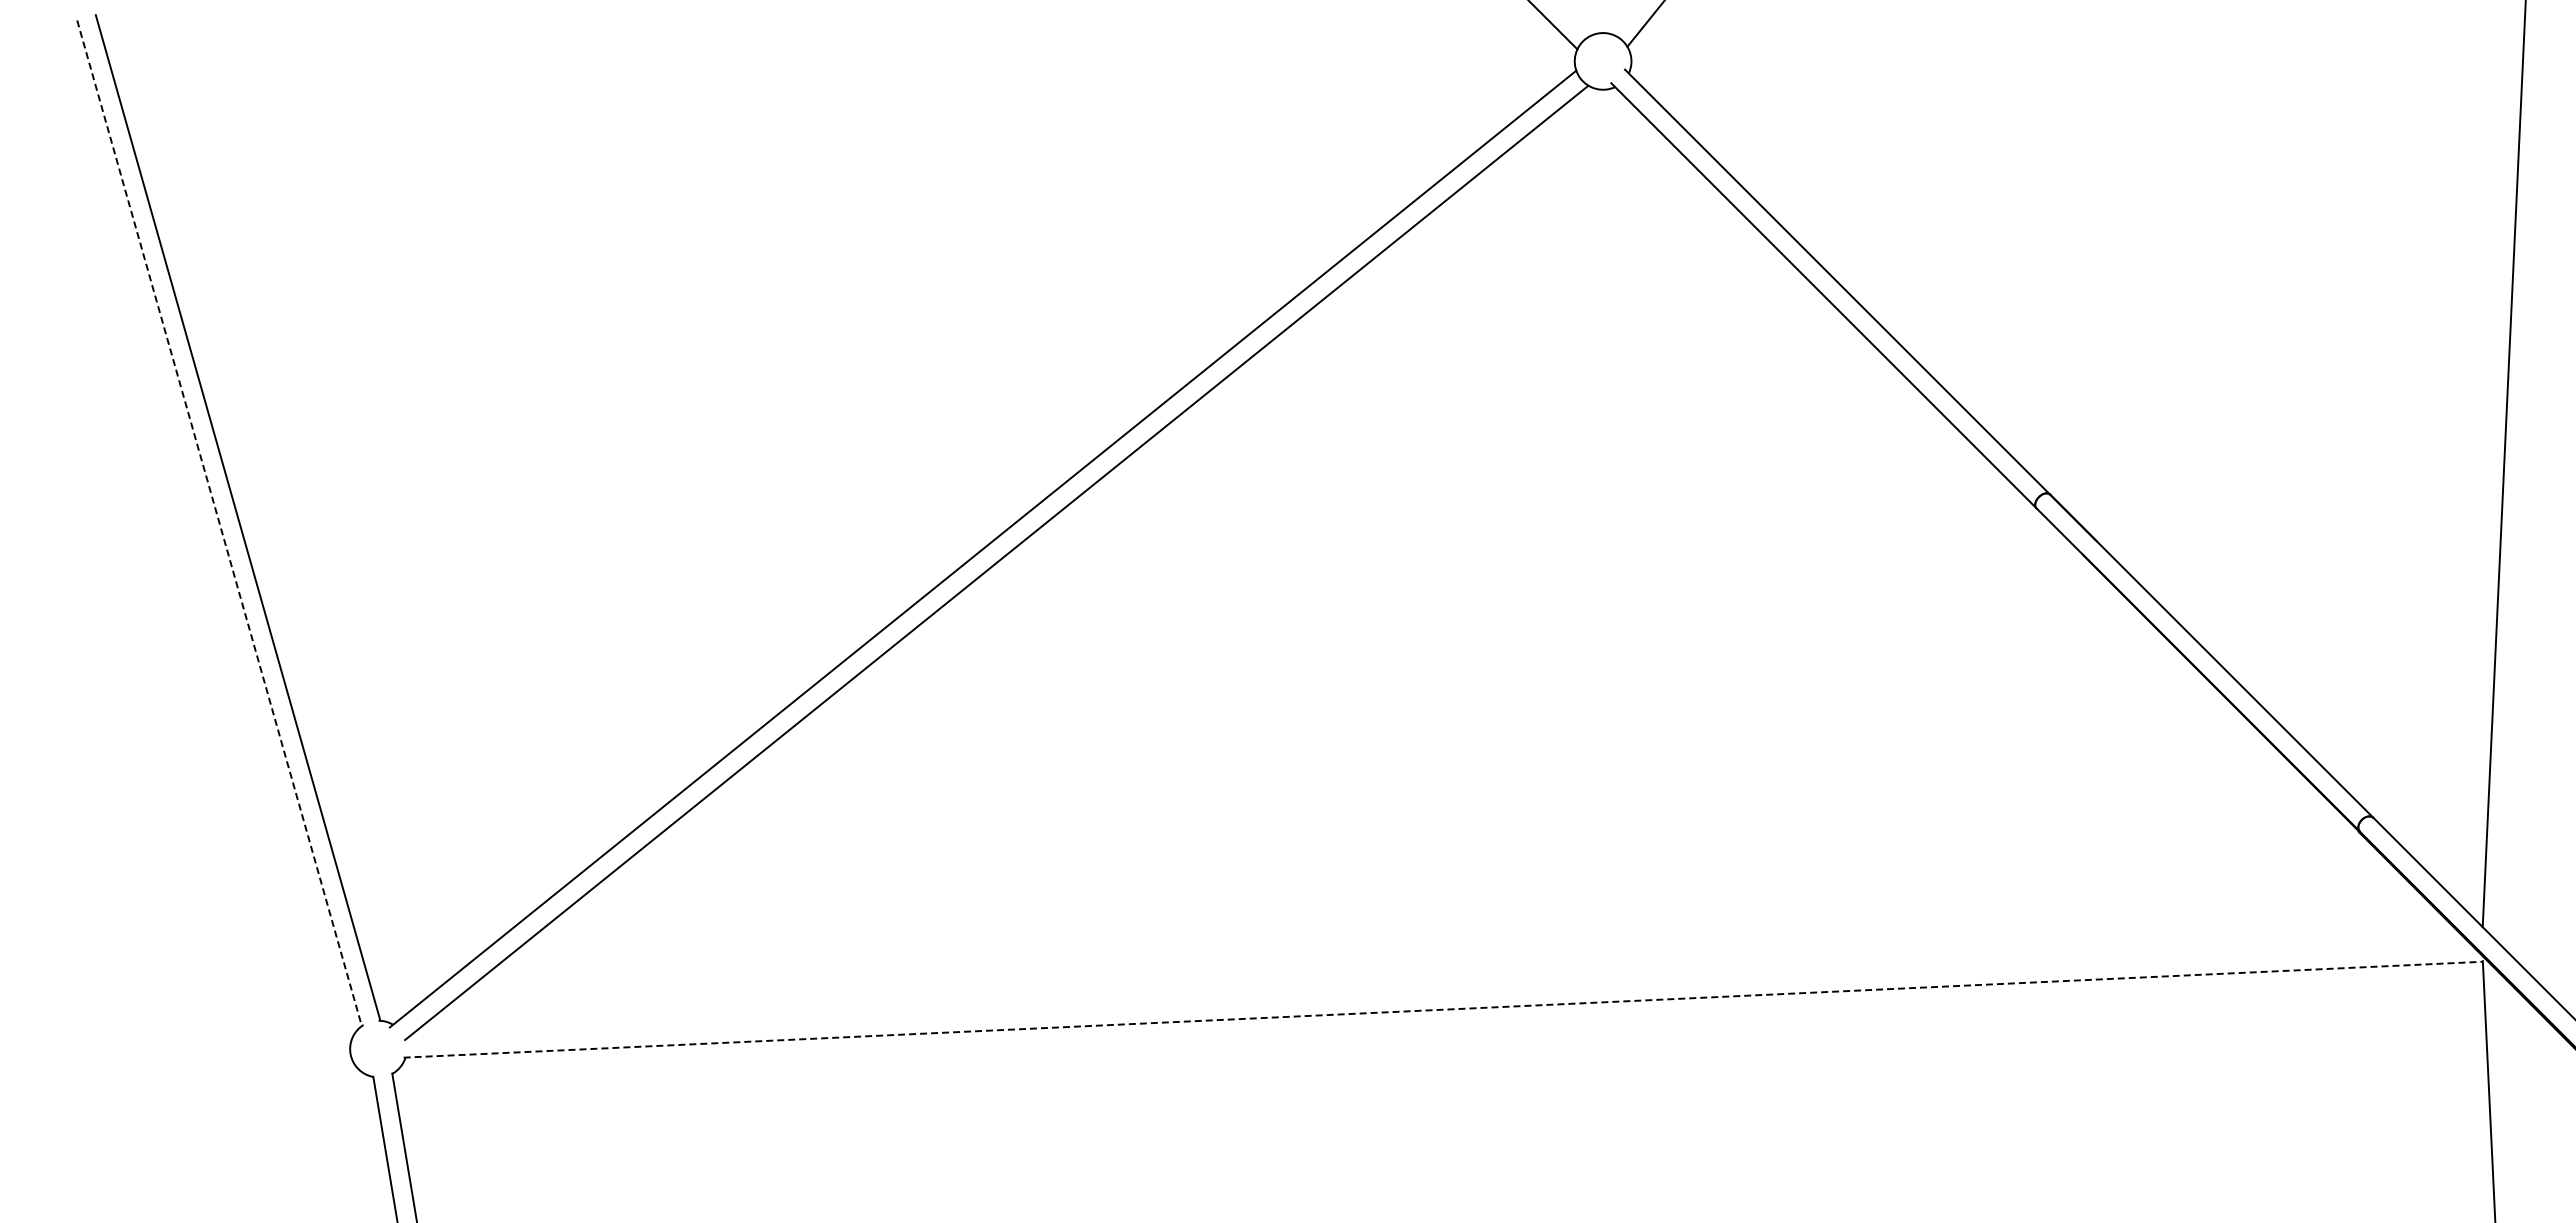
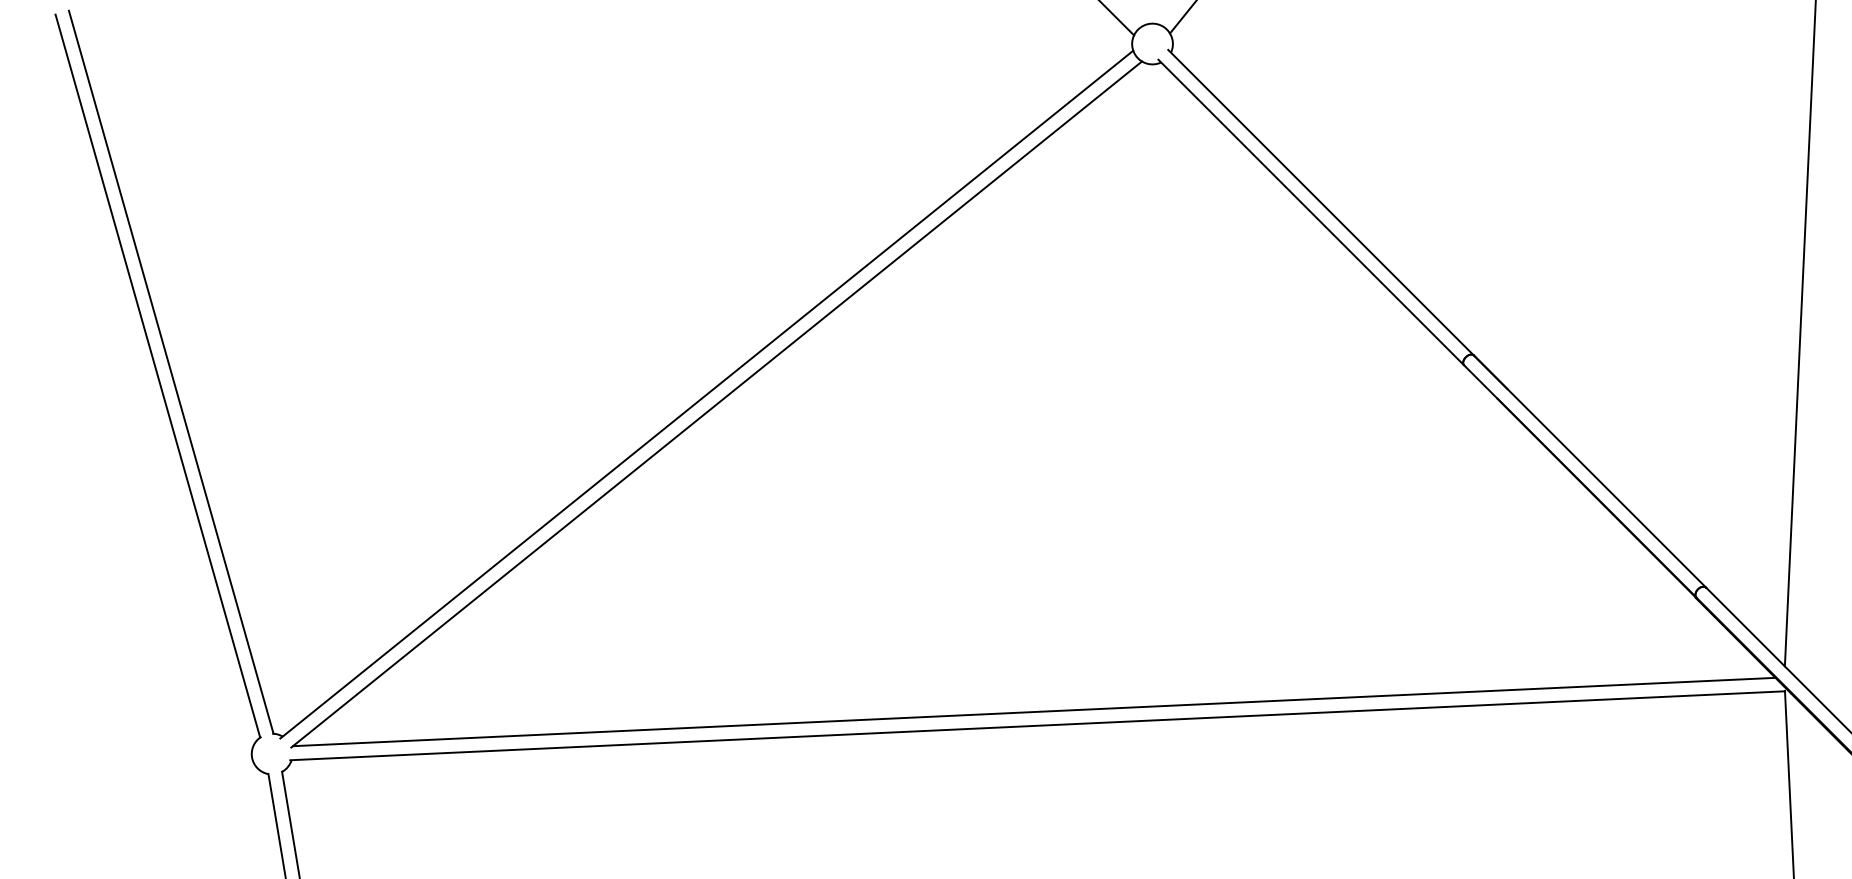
line: (219, 523) -> (157, 376), dashed -> solid
line: (1438, 990) -> (1034, 711), added
line: (1443, 1009) -> (1037, 725), dashed -> solid

